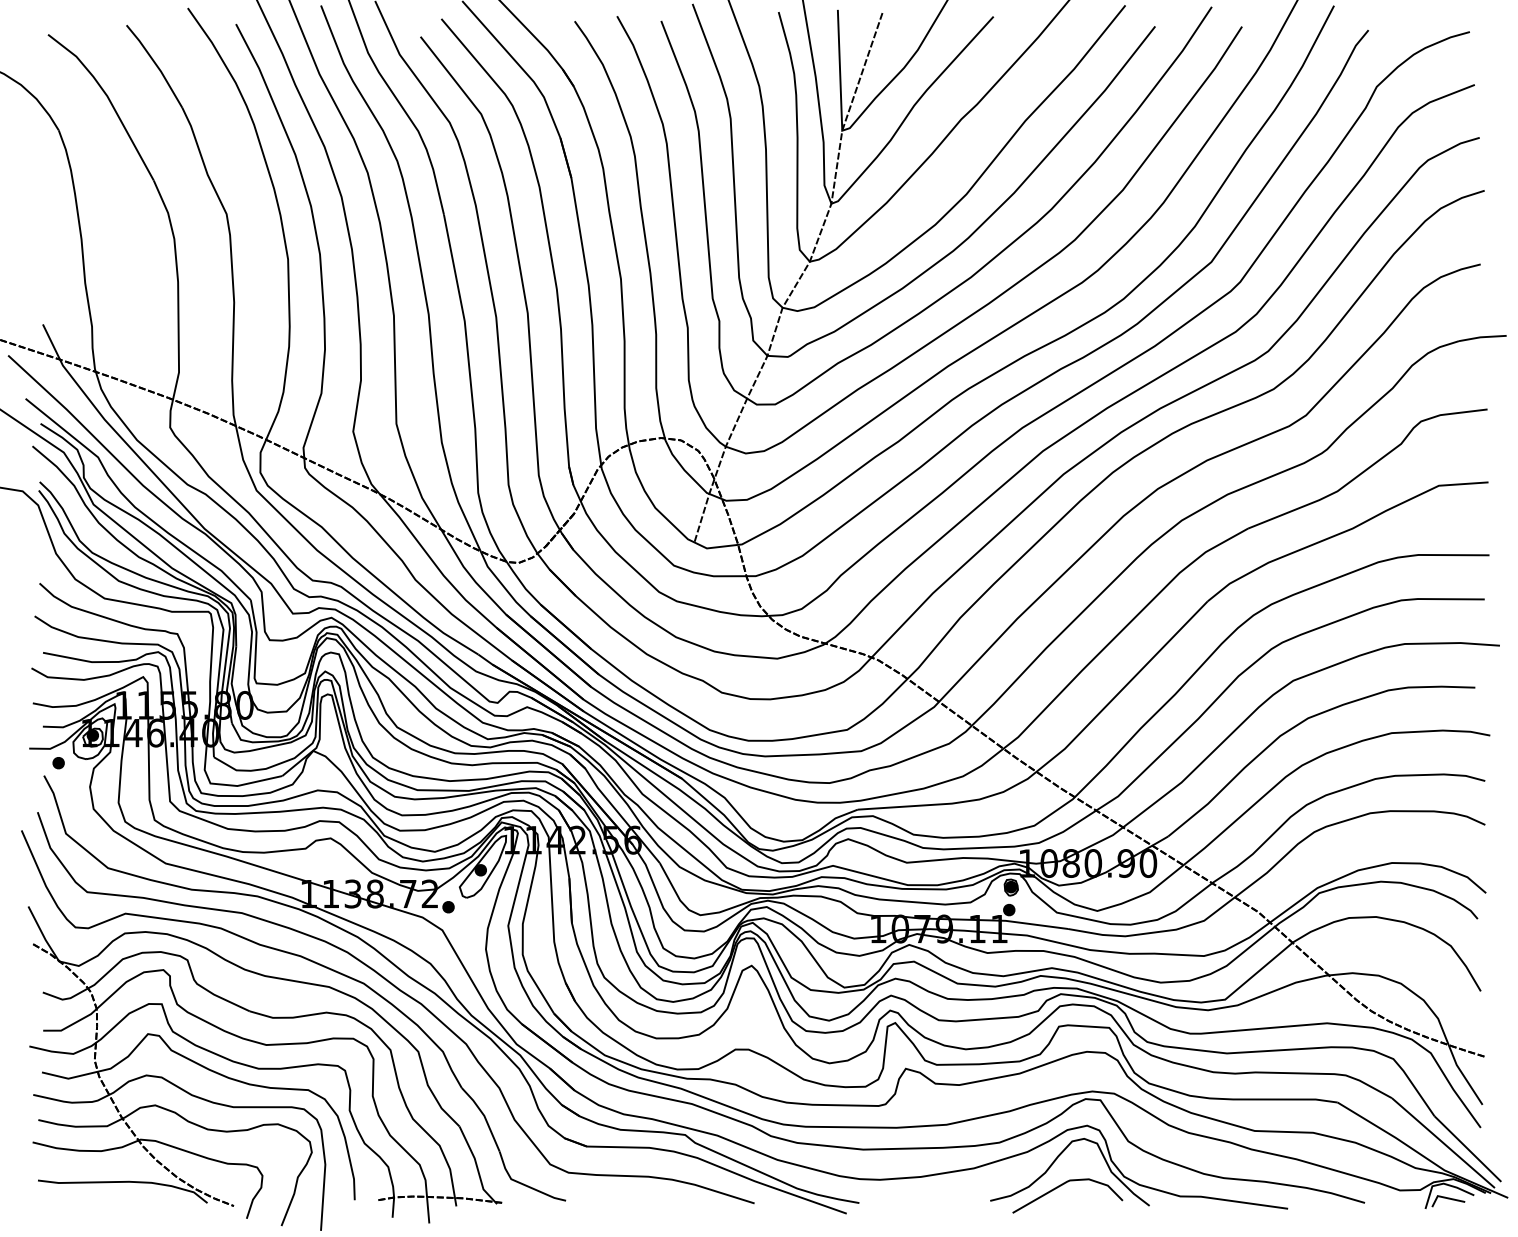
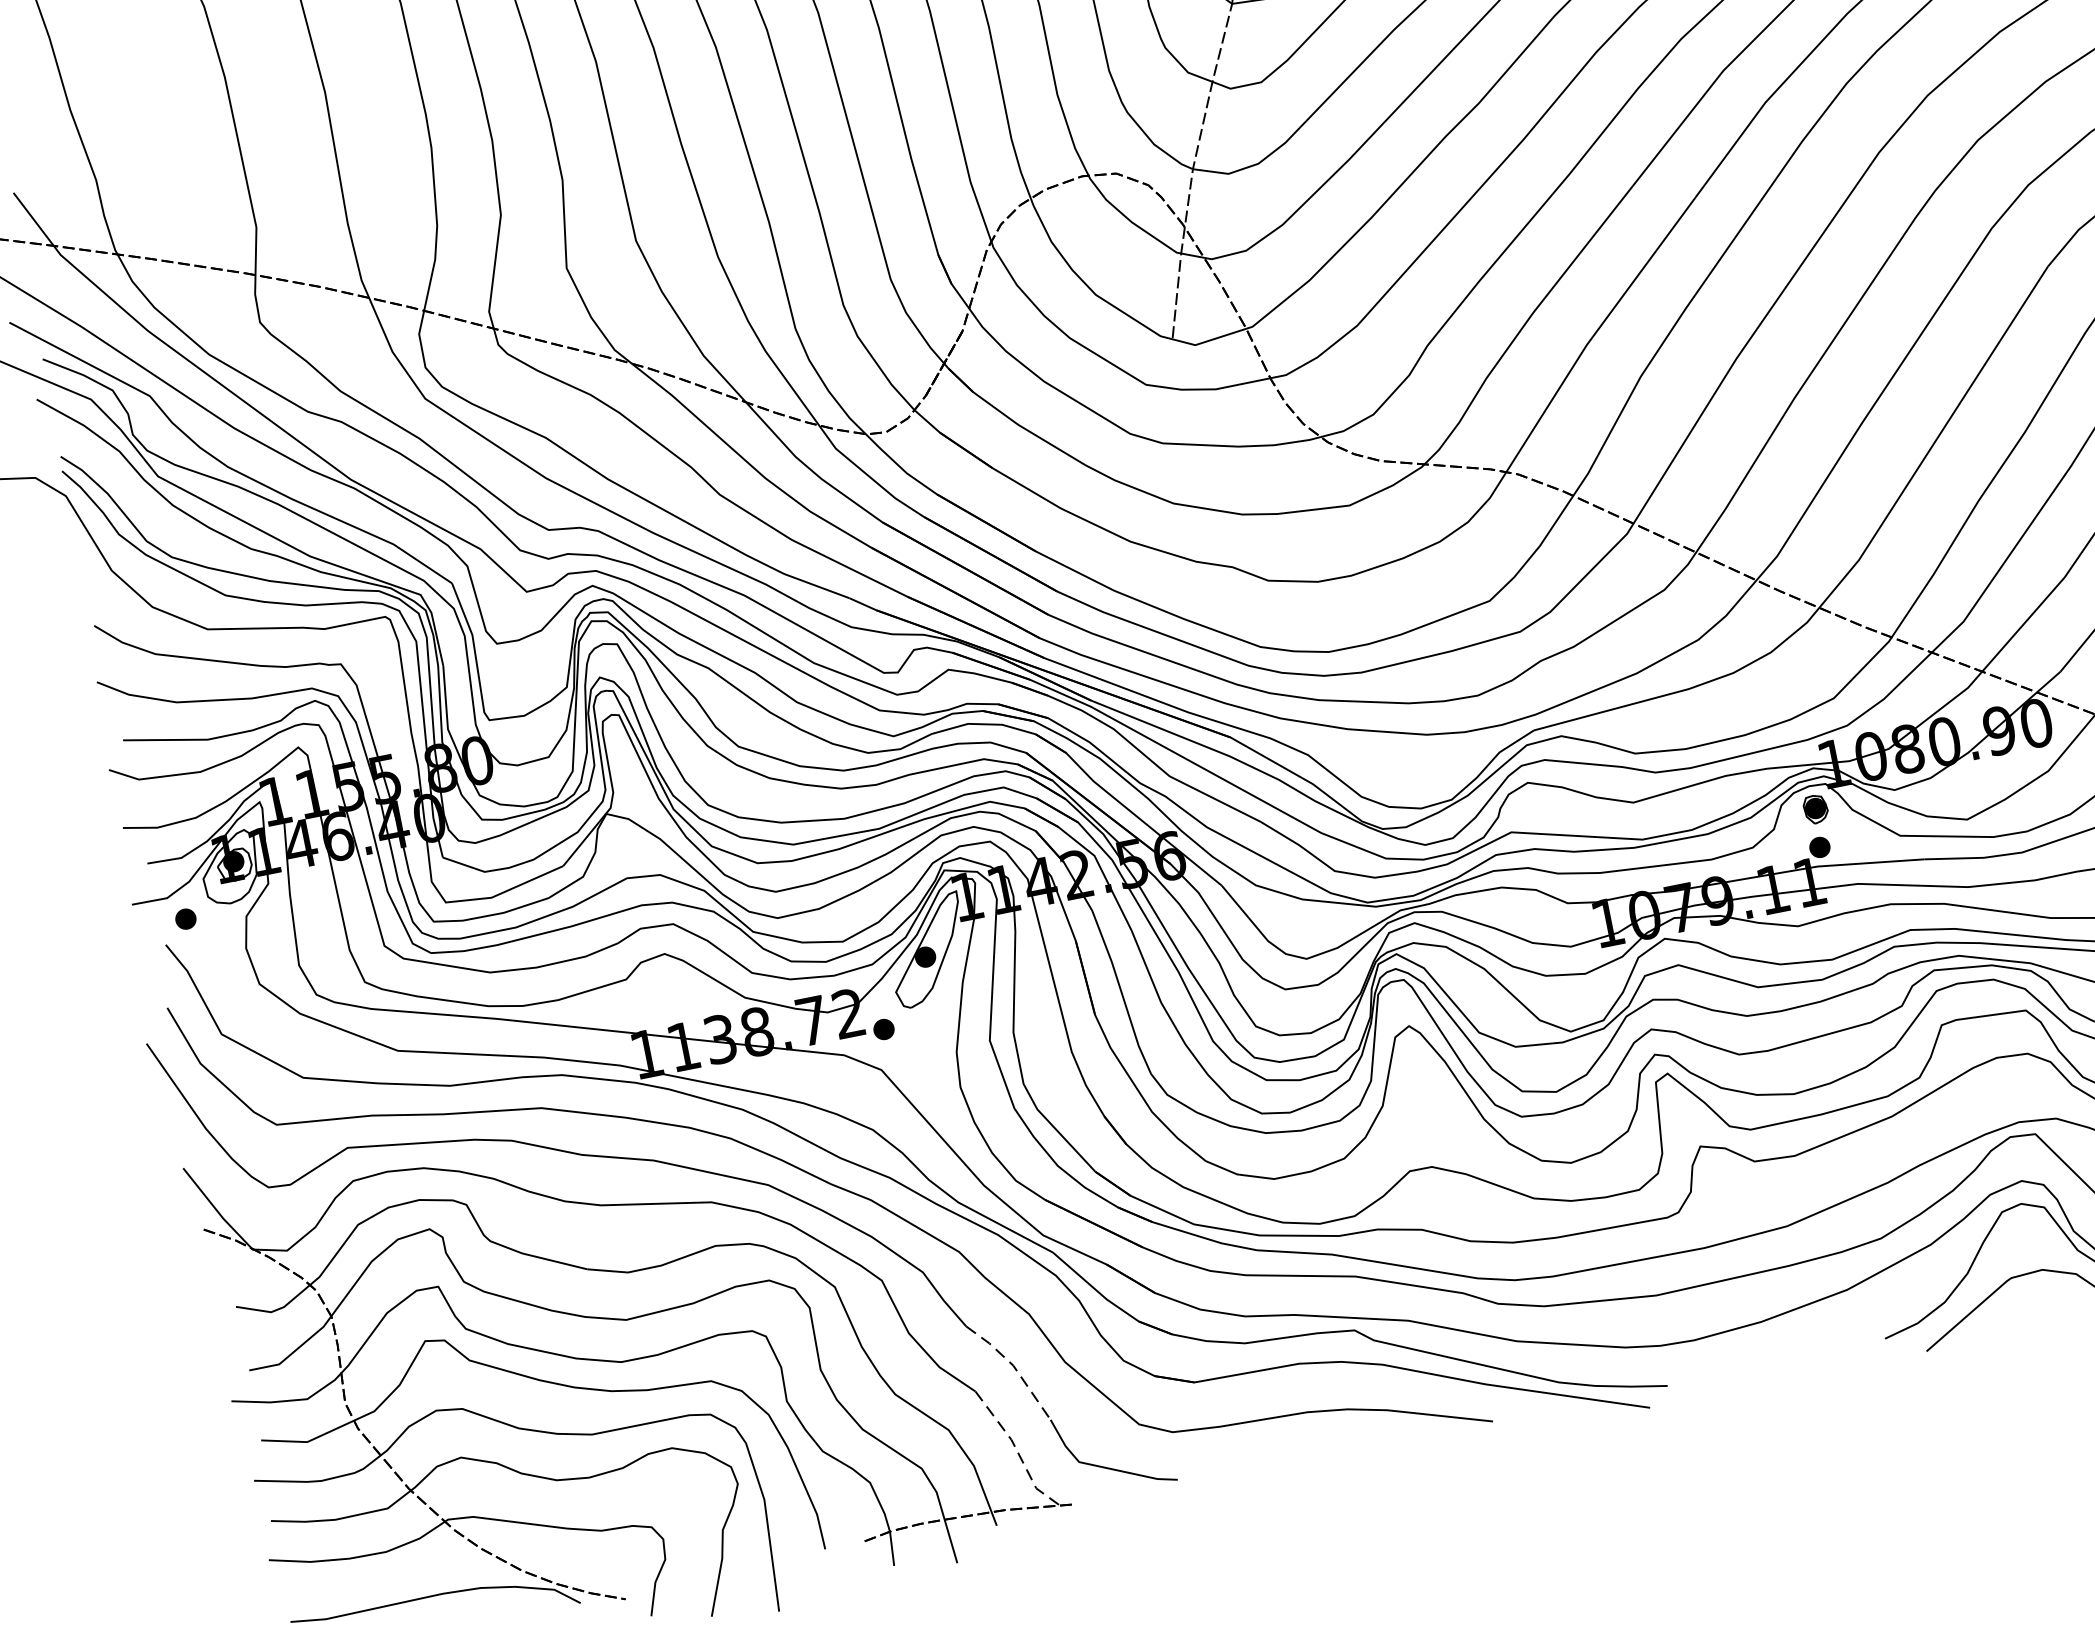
line: (484, 1116) -> (1013, 1366), solid -> dashed
line: (477, 1166) -> (1018, 1452), solid -> dashed

